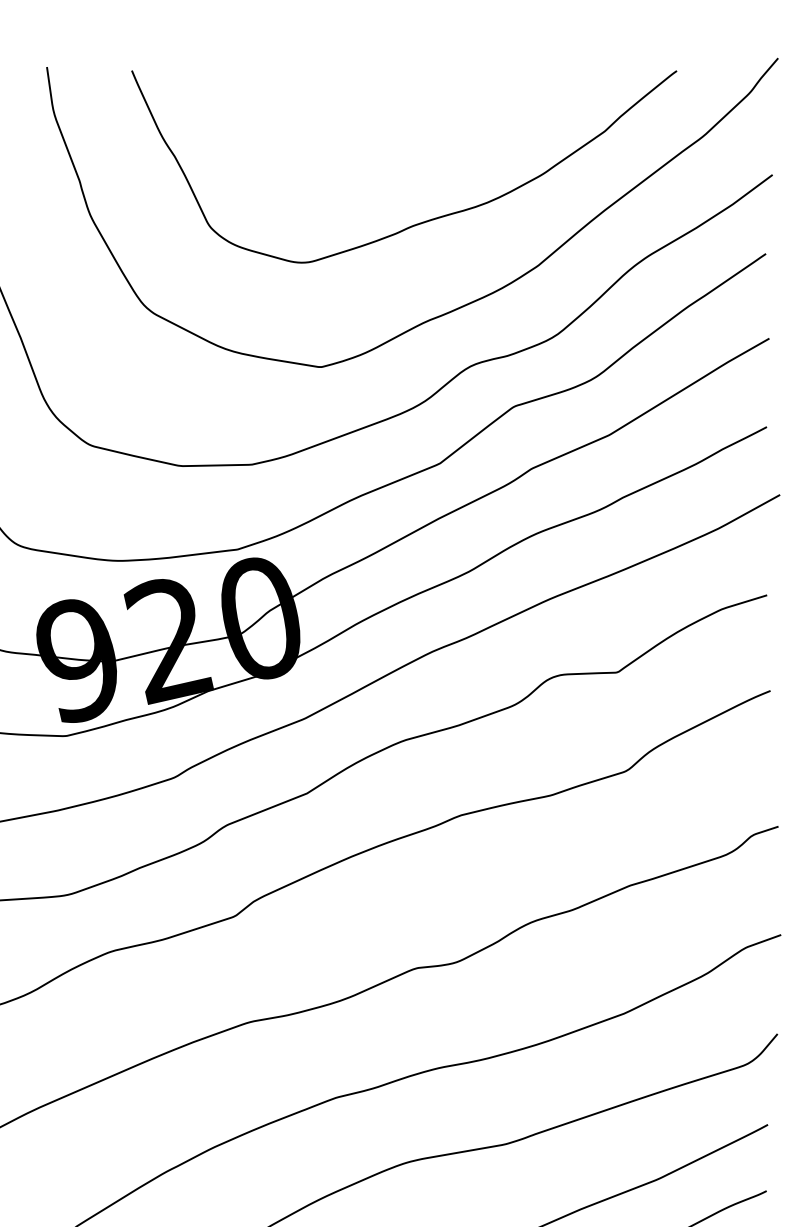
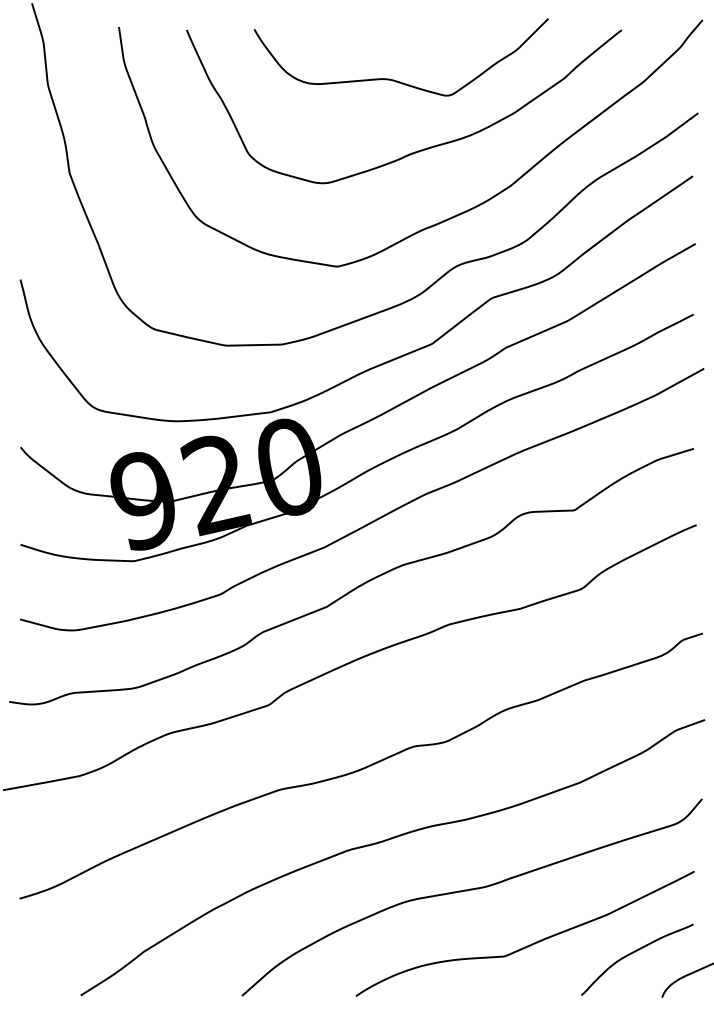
curve: (392, 132) -> (394, 79), added

